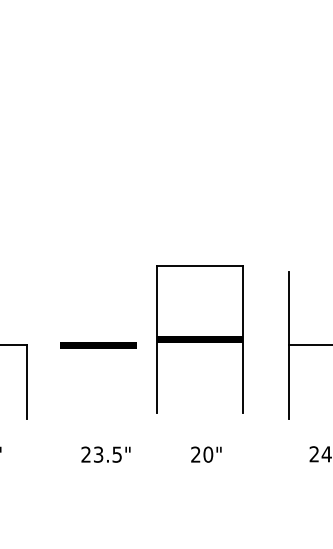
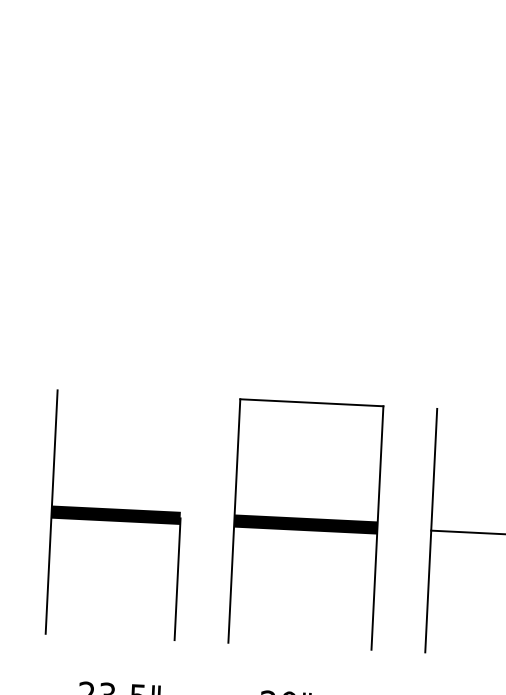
part: (199, 339) -> (304, 524), moved
line: (59, 344) -> (51, 510), added
line: (137, 381) -> (177, 578), added

